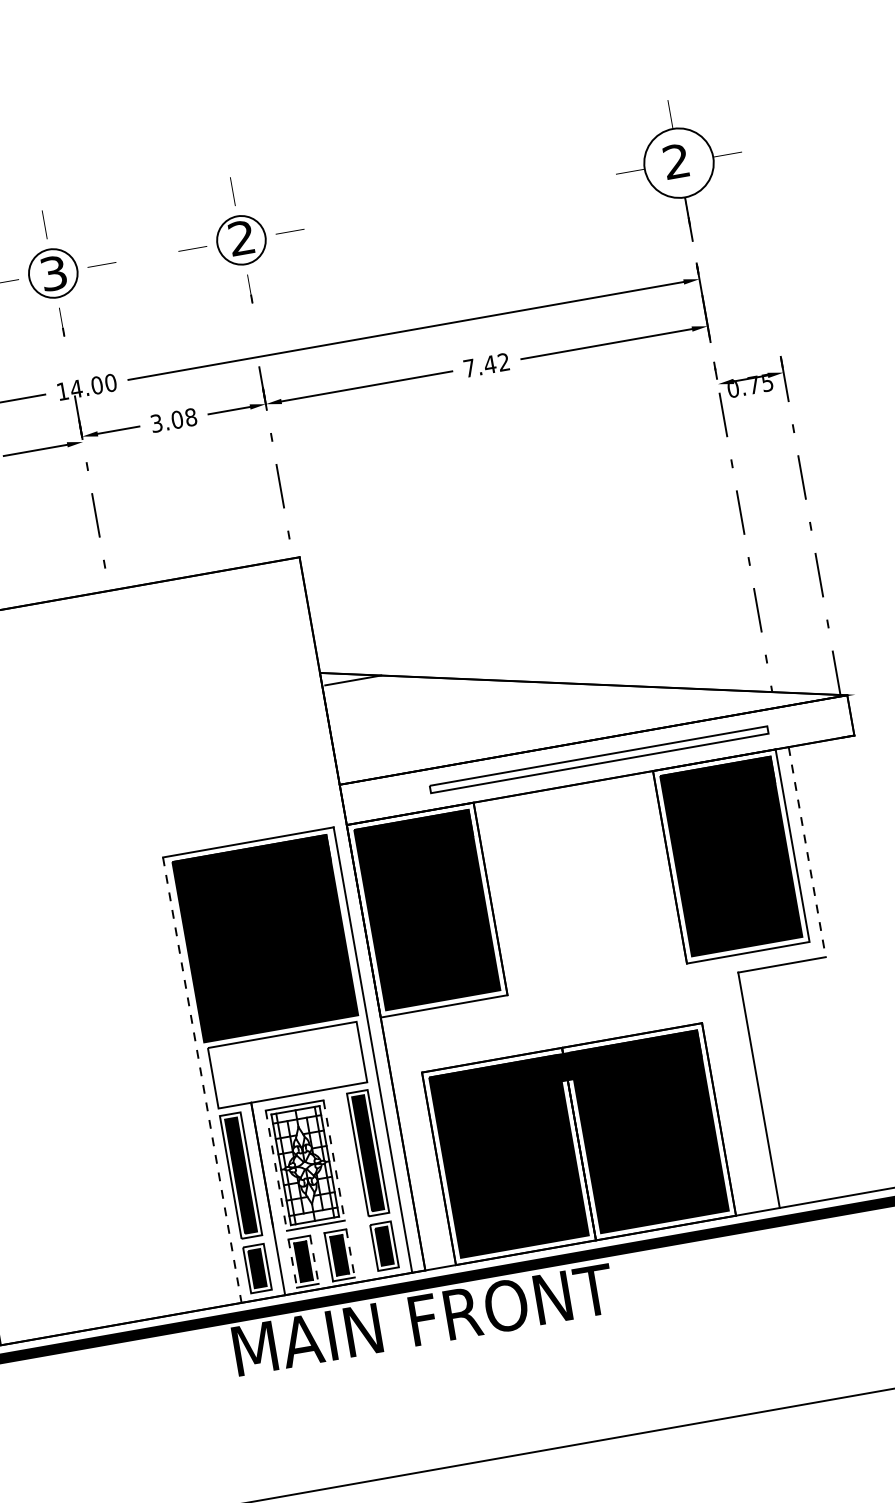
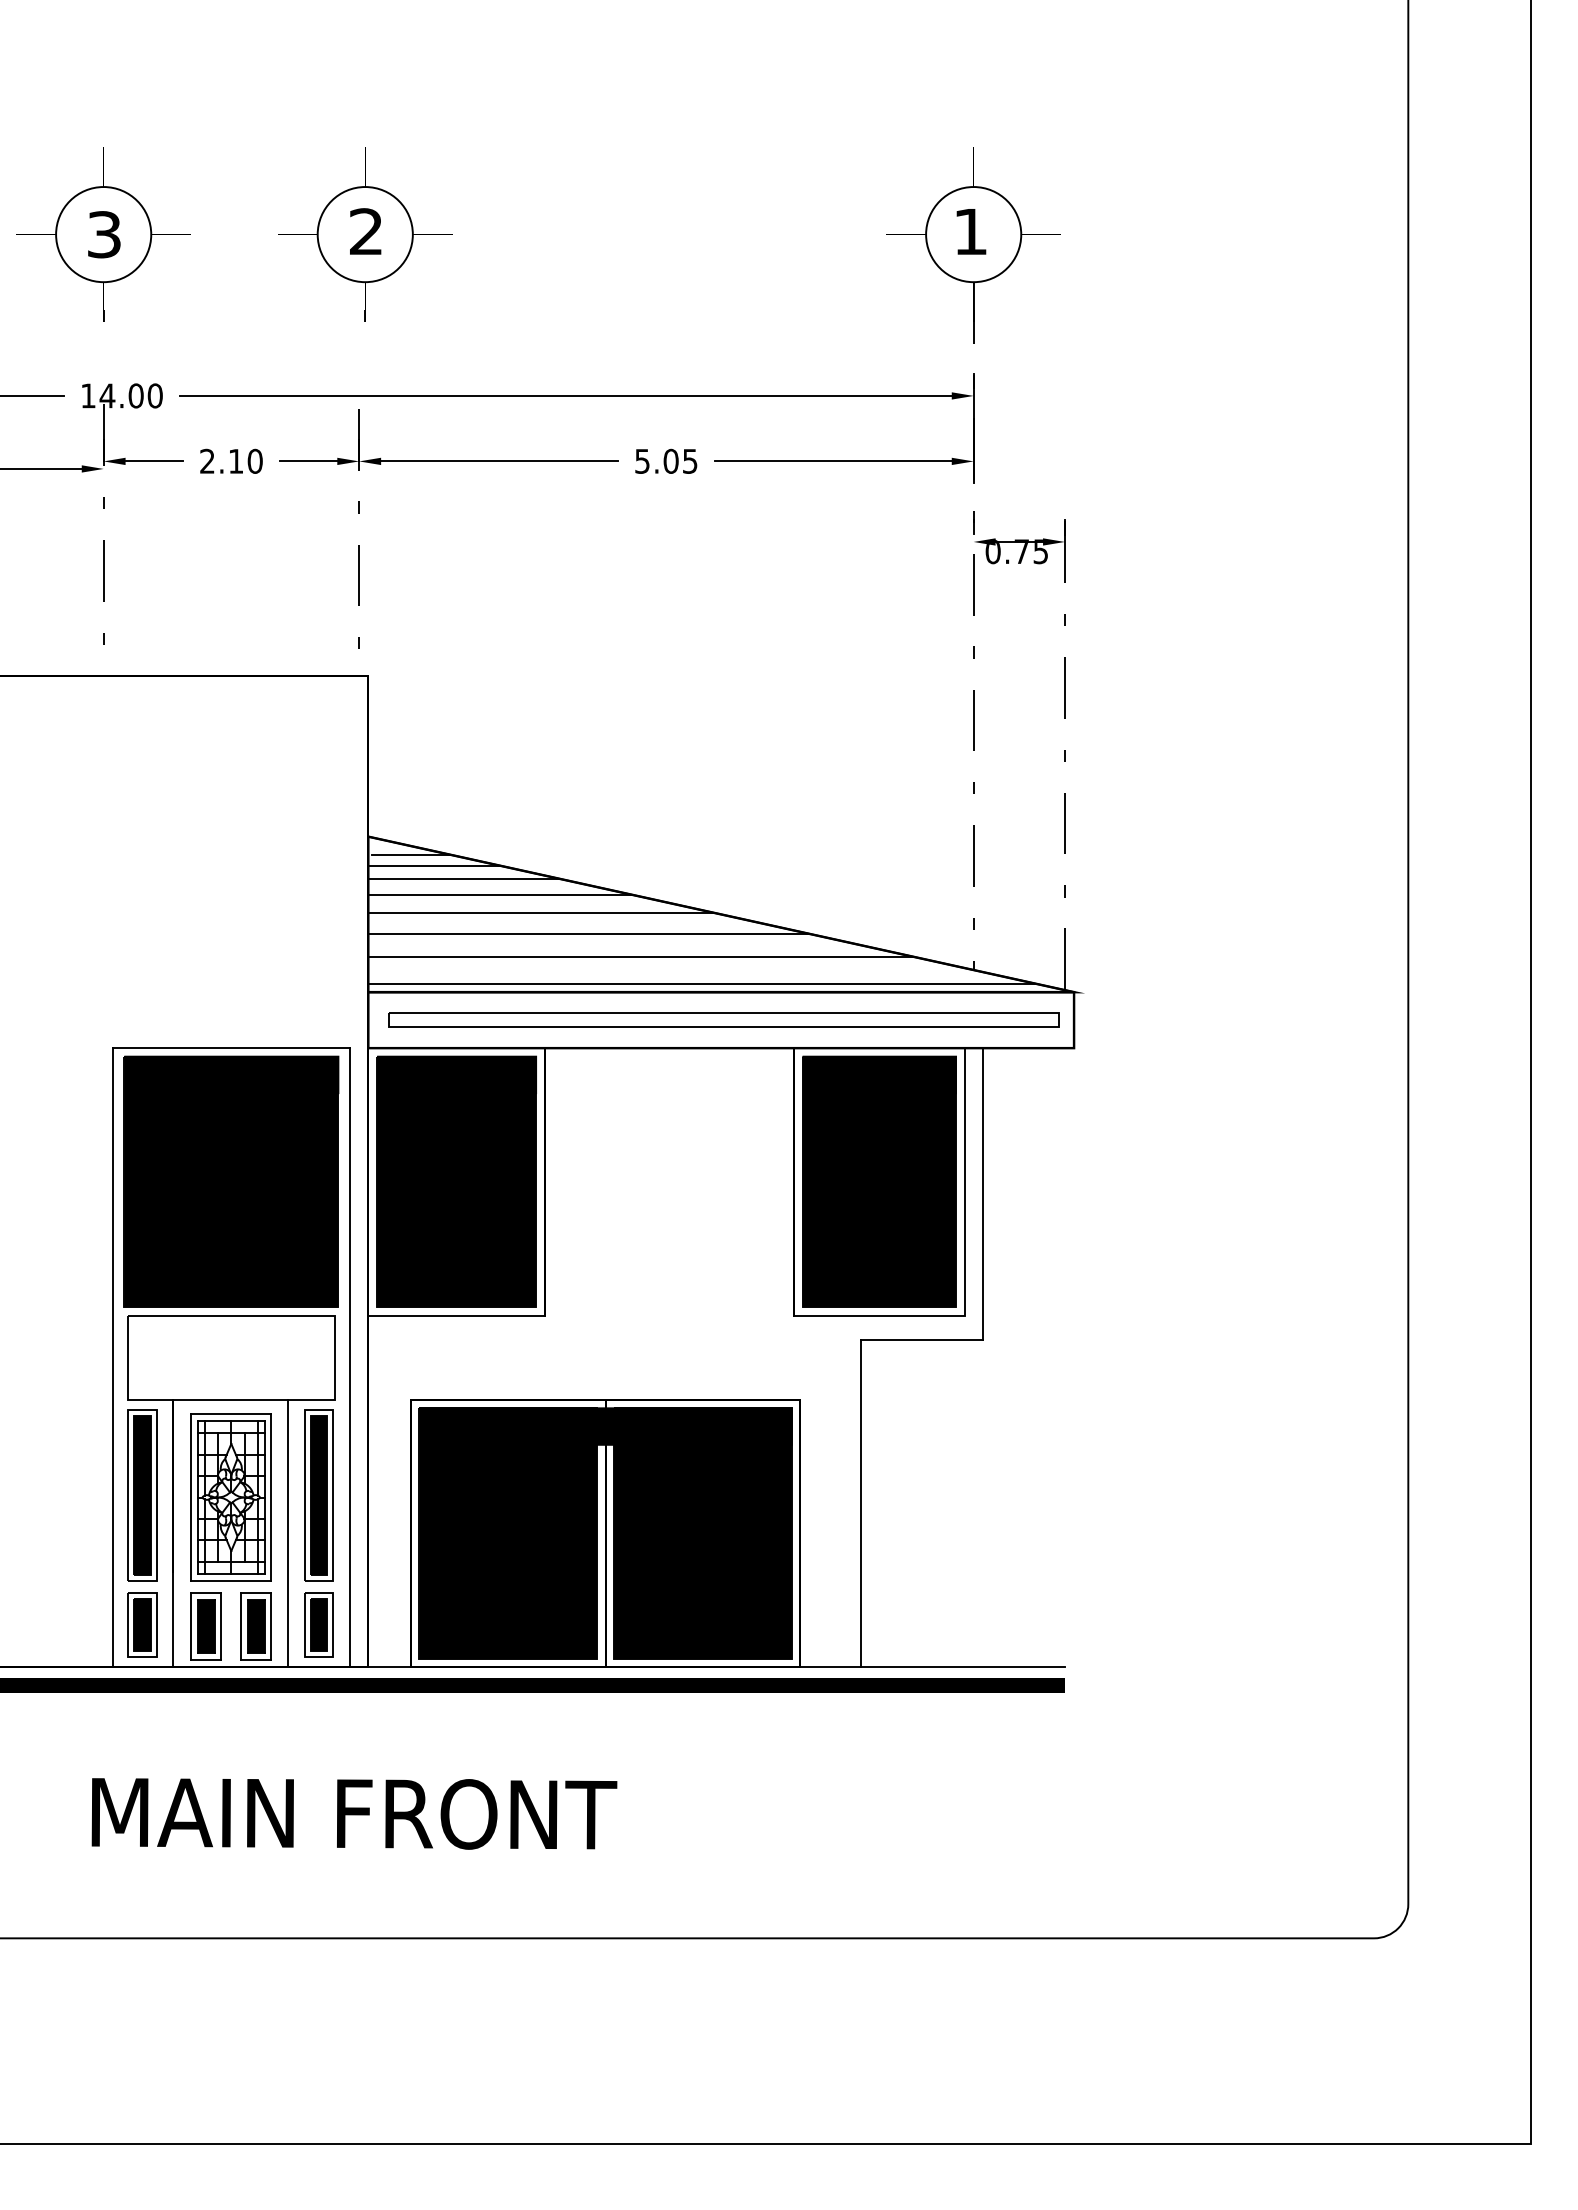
text: (676, 161) -> (970, 231), 2 -> 1
circle: (240, 240) -> (364, 234), size x1.43
circle: (53, 273) -> (103, 234), size x1.43
text: (486, 364) -> (666, 460), 7.42 -> 5.05
text: (173, 419) -> (231, 460), 3.08 -> 2.10
line: (370, 685) -> (433, 865), added
line: (394, 691) -> (464, 879), added
line: (422, 697) -> (500, 894), added
line: (454, 706) -> (541, 913), added
line: (490, 714) -> (588, 933), added
line: (530, 724) -> (640, 956), added
line: (578, 736) -> (701, 983), added
part: (598, 759) -> (723, 1019), size x1.43
line: (807, 852) -> (982, 1194), dashed -> solid
line: (202, 1079) -> (112, 1357), dashed -> solid
line: (334, 1160) -> (271, 1497), dashed -> solid
line: (276, 1170) -> (191, 1497), dashed -> solid
line: (350, 1184) -> (288, 1533), added
line: (350, 1253) -> (271, 1626), dashed -> solid
line: (314, 1259) -> (221, 1626), dashed -> solid
line: (292, 1263) -> (191, 1626), dashed -> solid
text: (423, 1319) -> (354, 1813), moved

